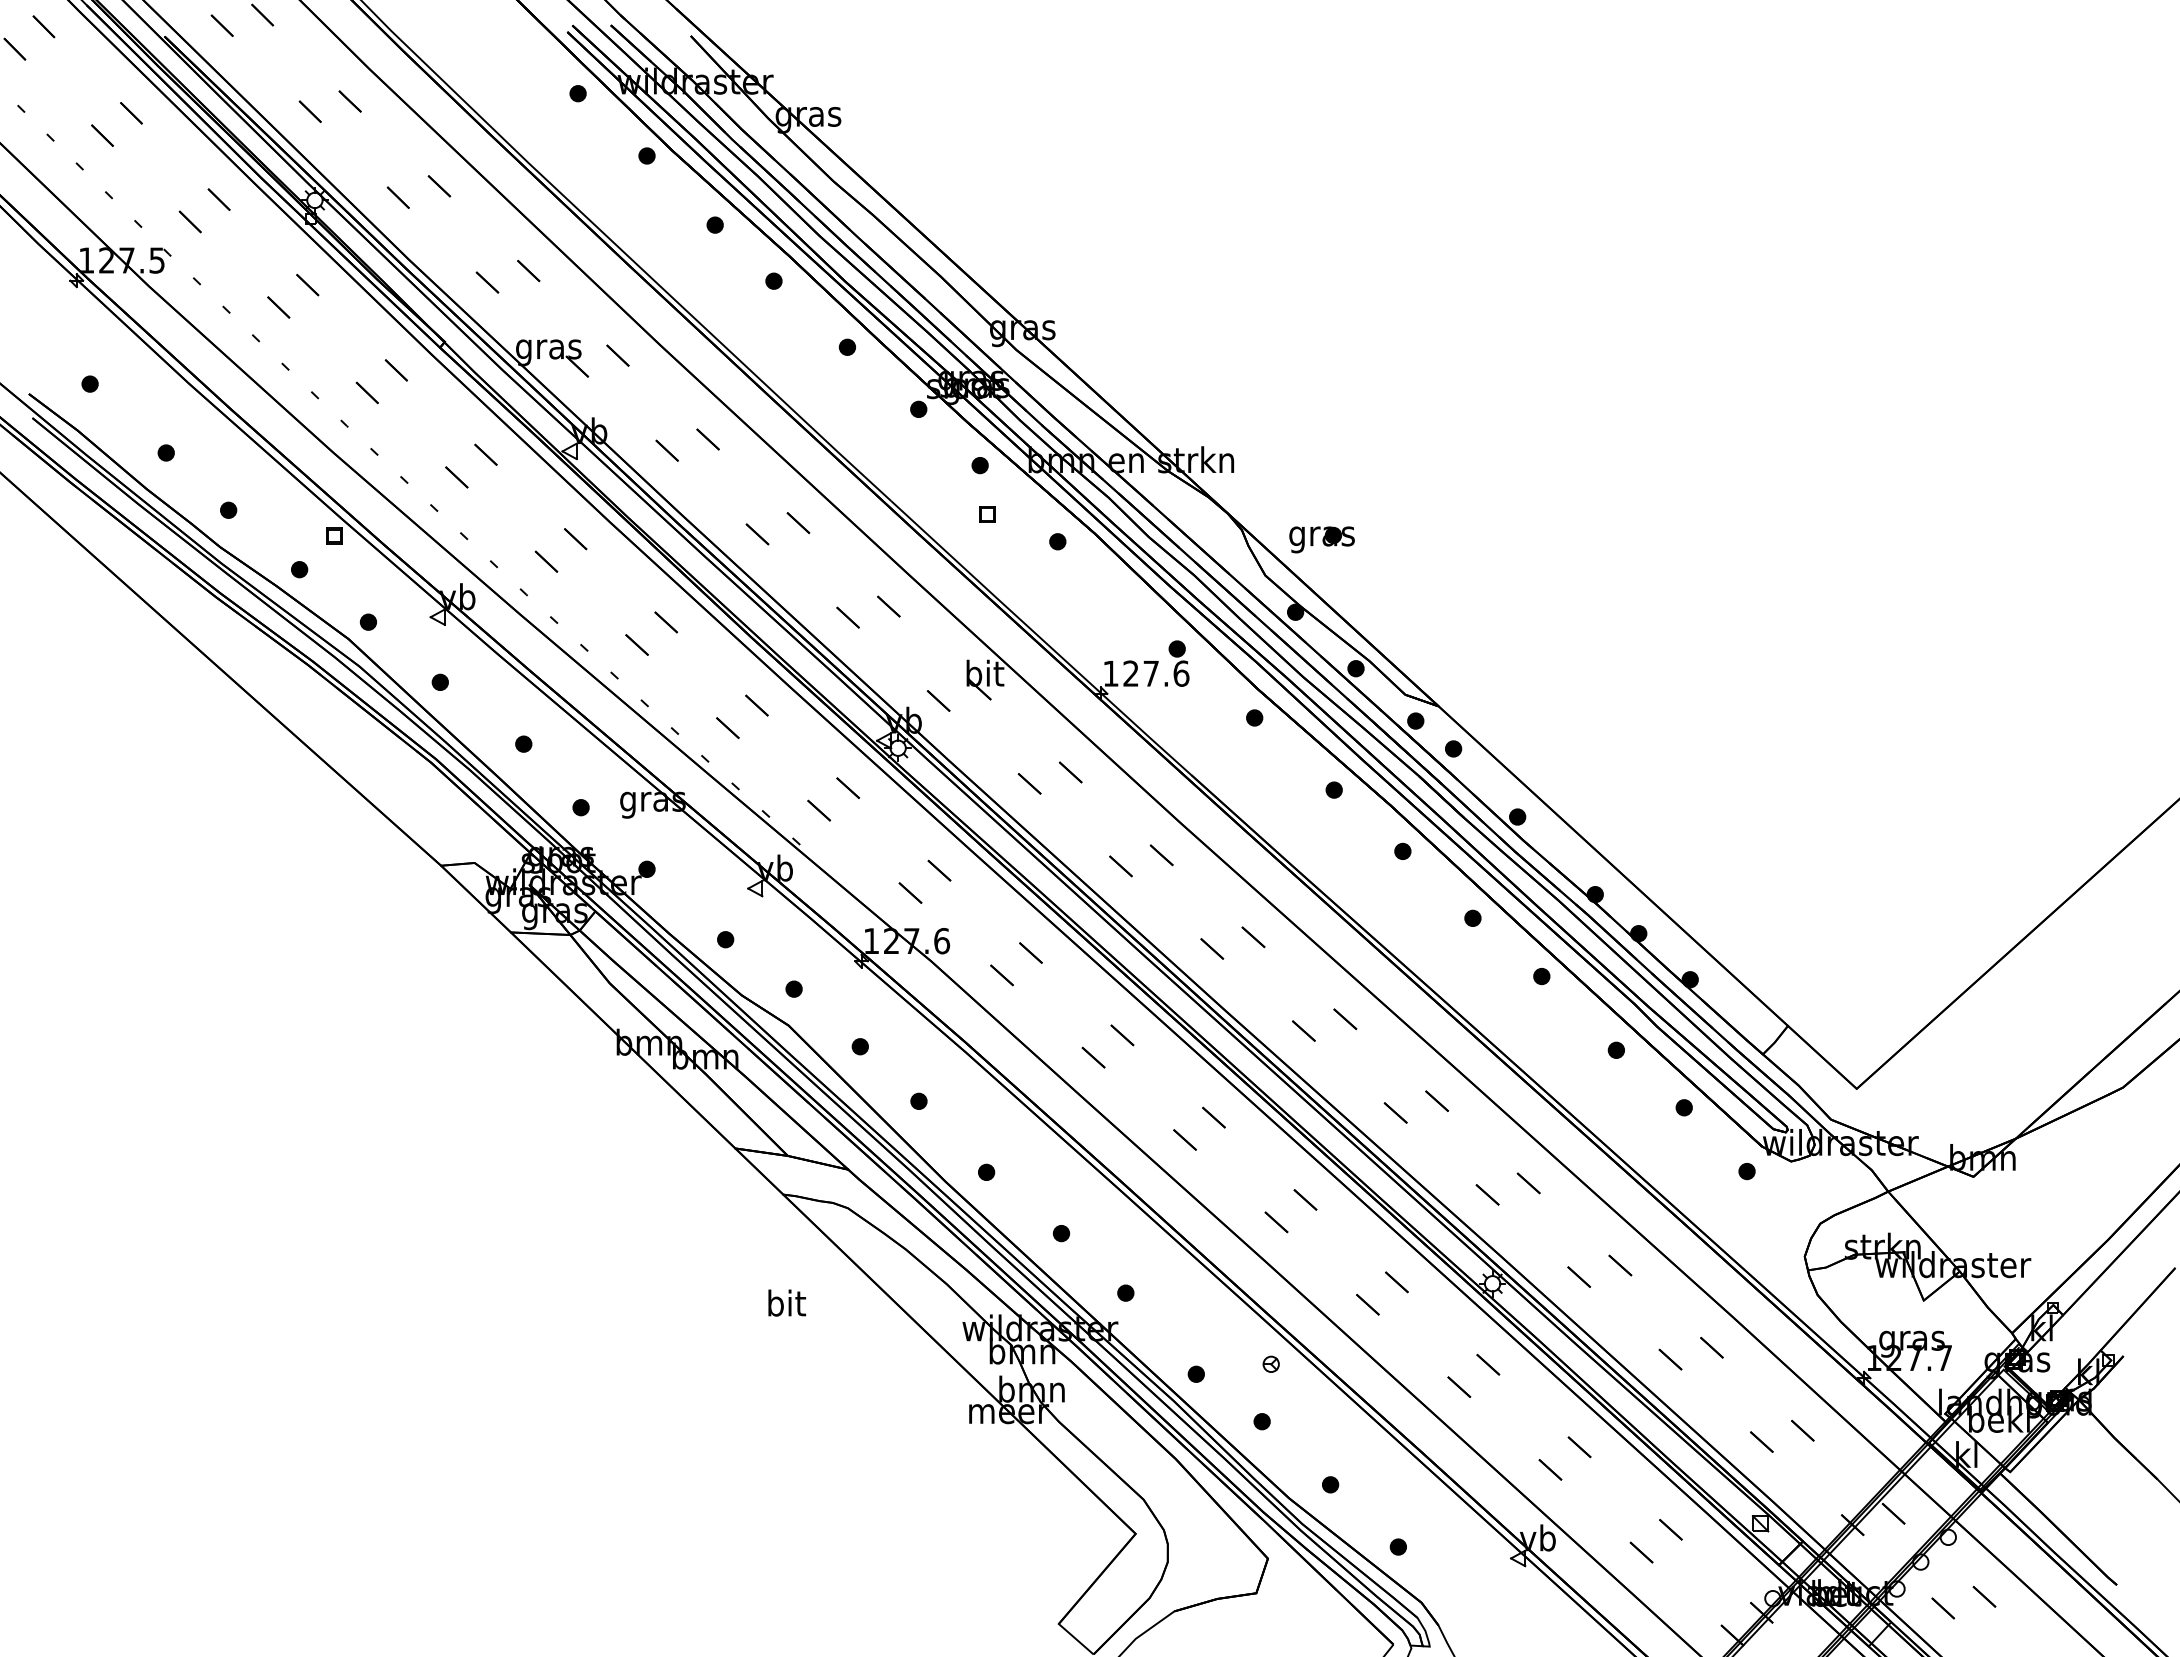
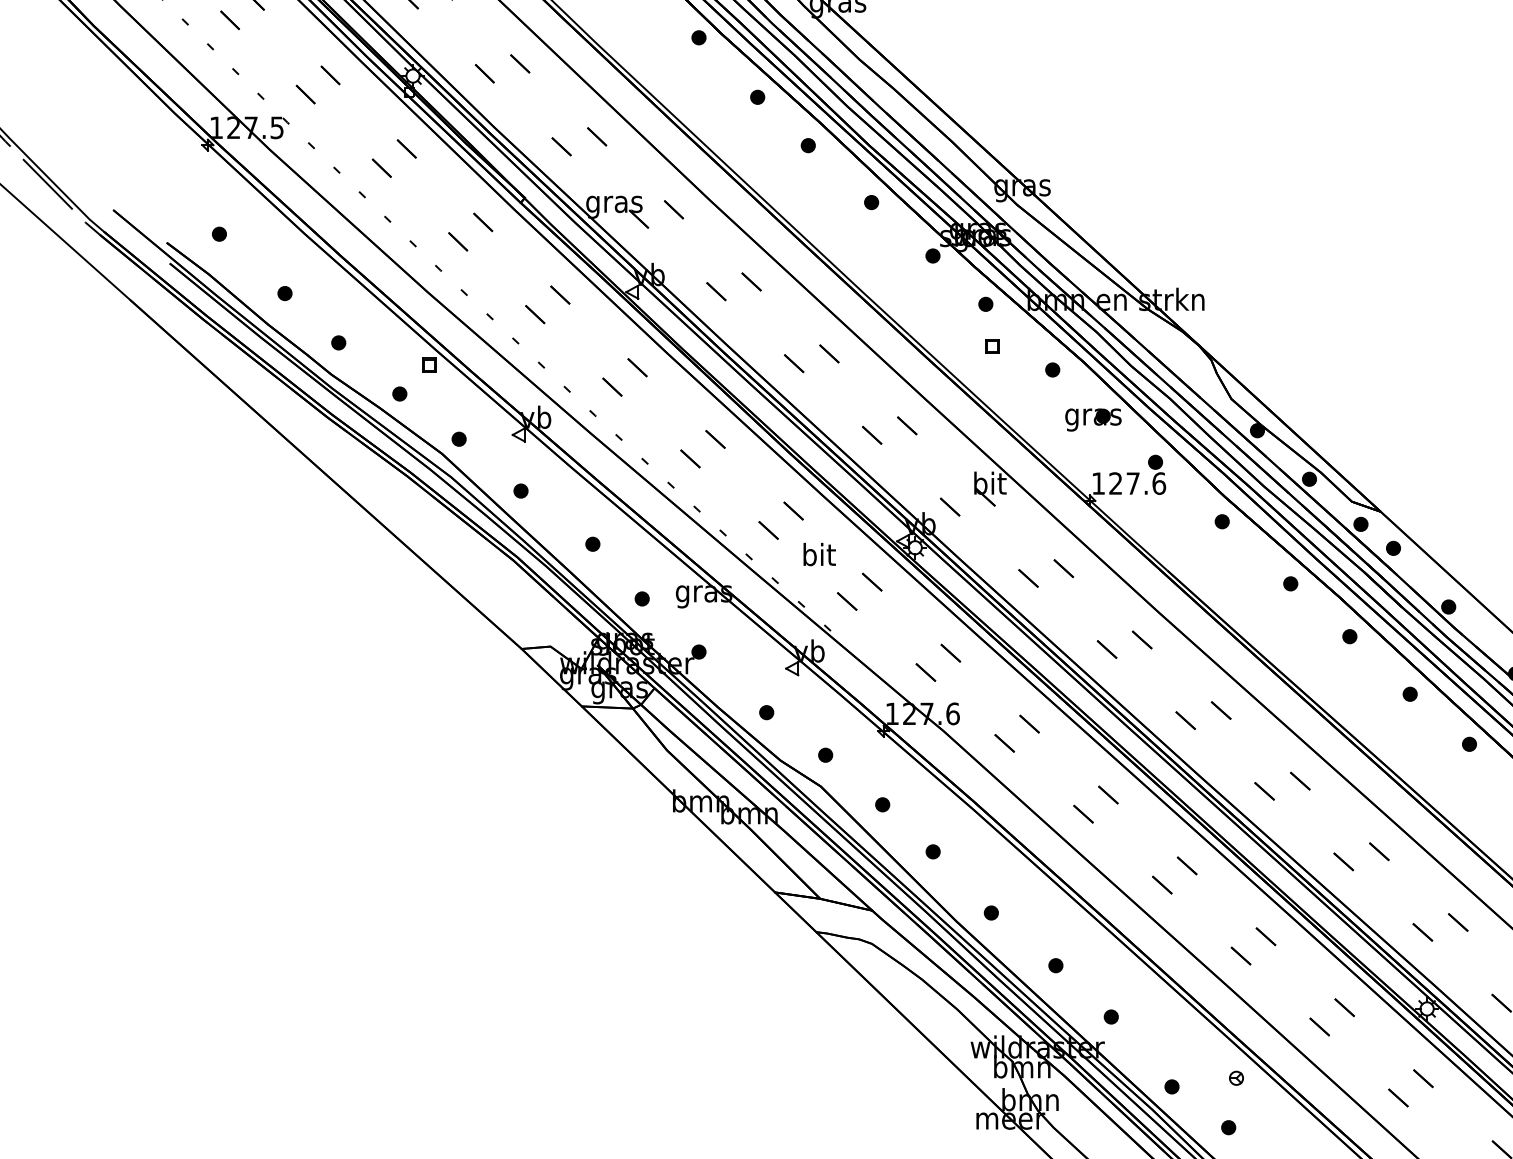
part: (1321, 539) -> (1092, 419), moved
text: (787, 1302) -> (819, 554), moved

